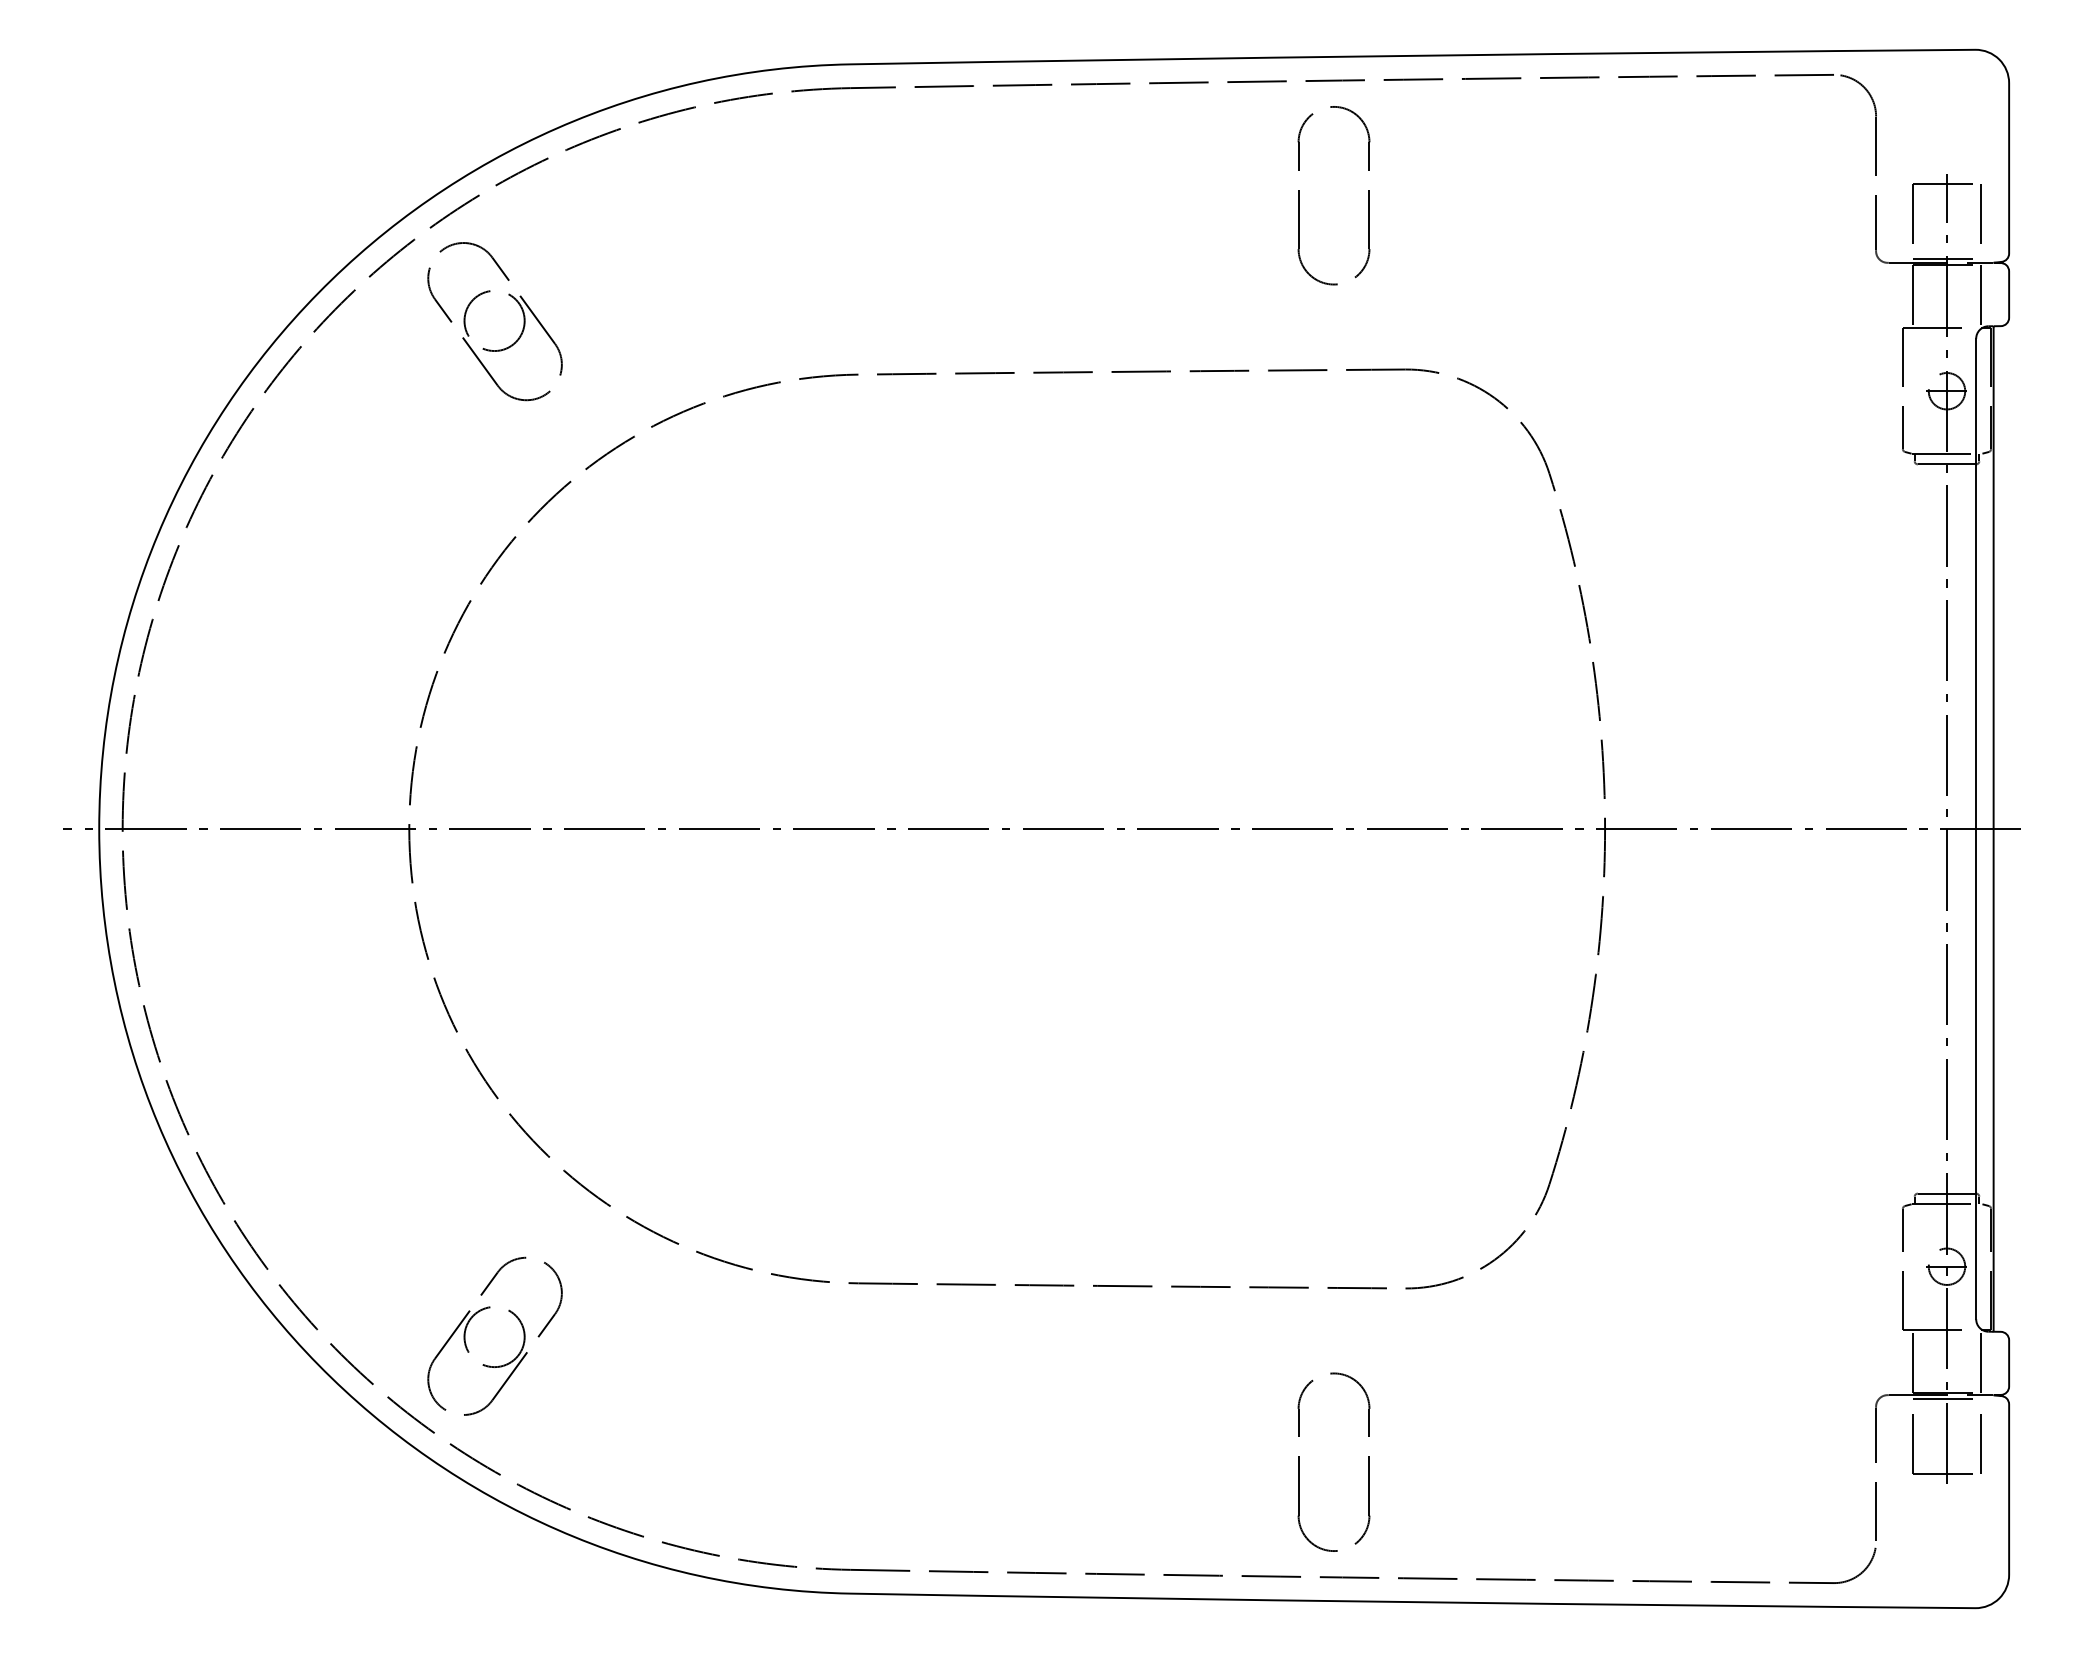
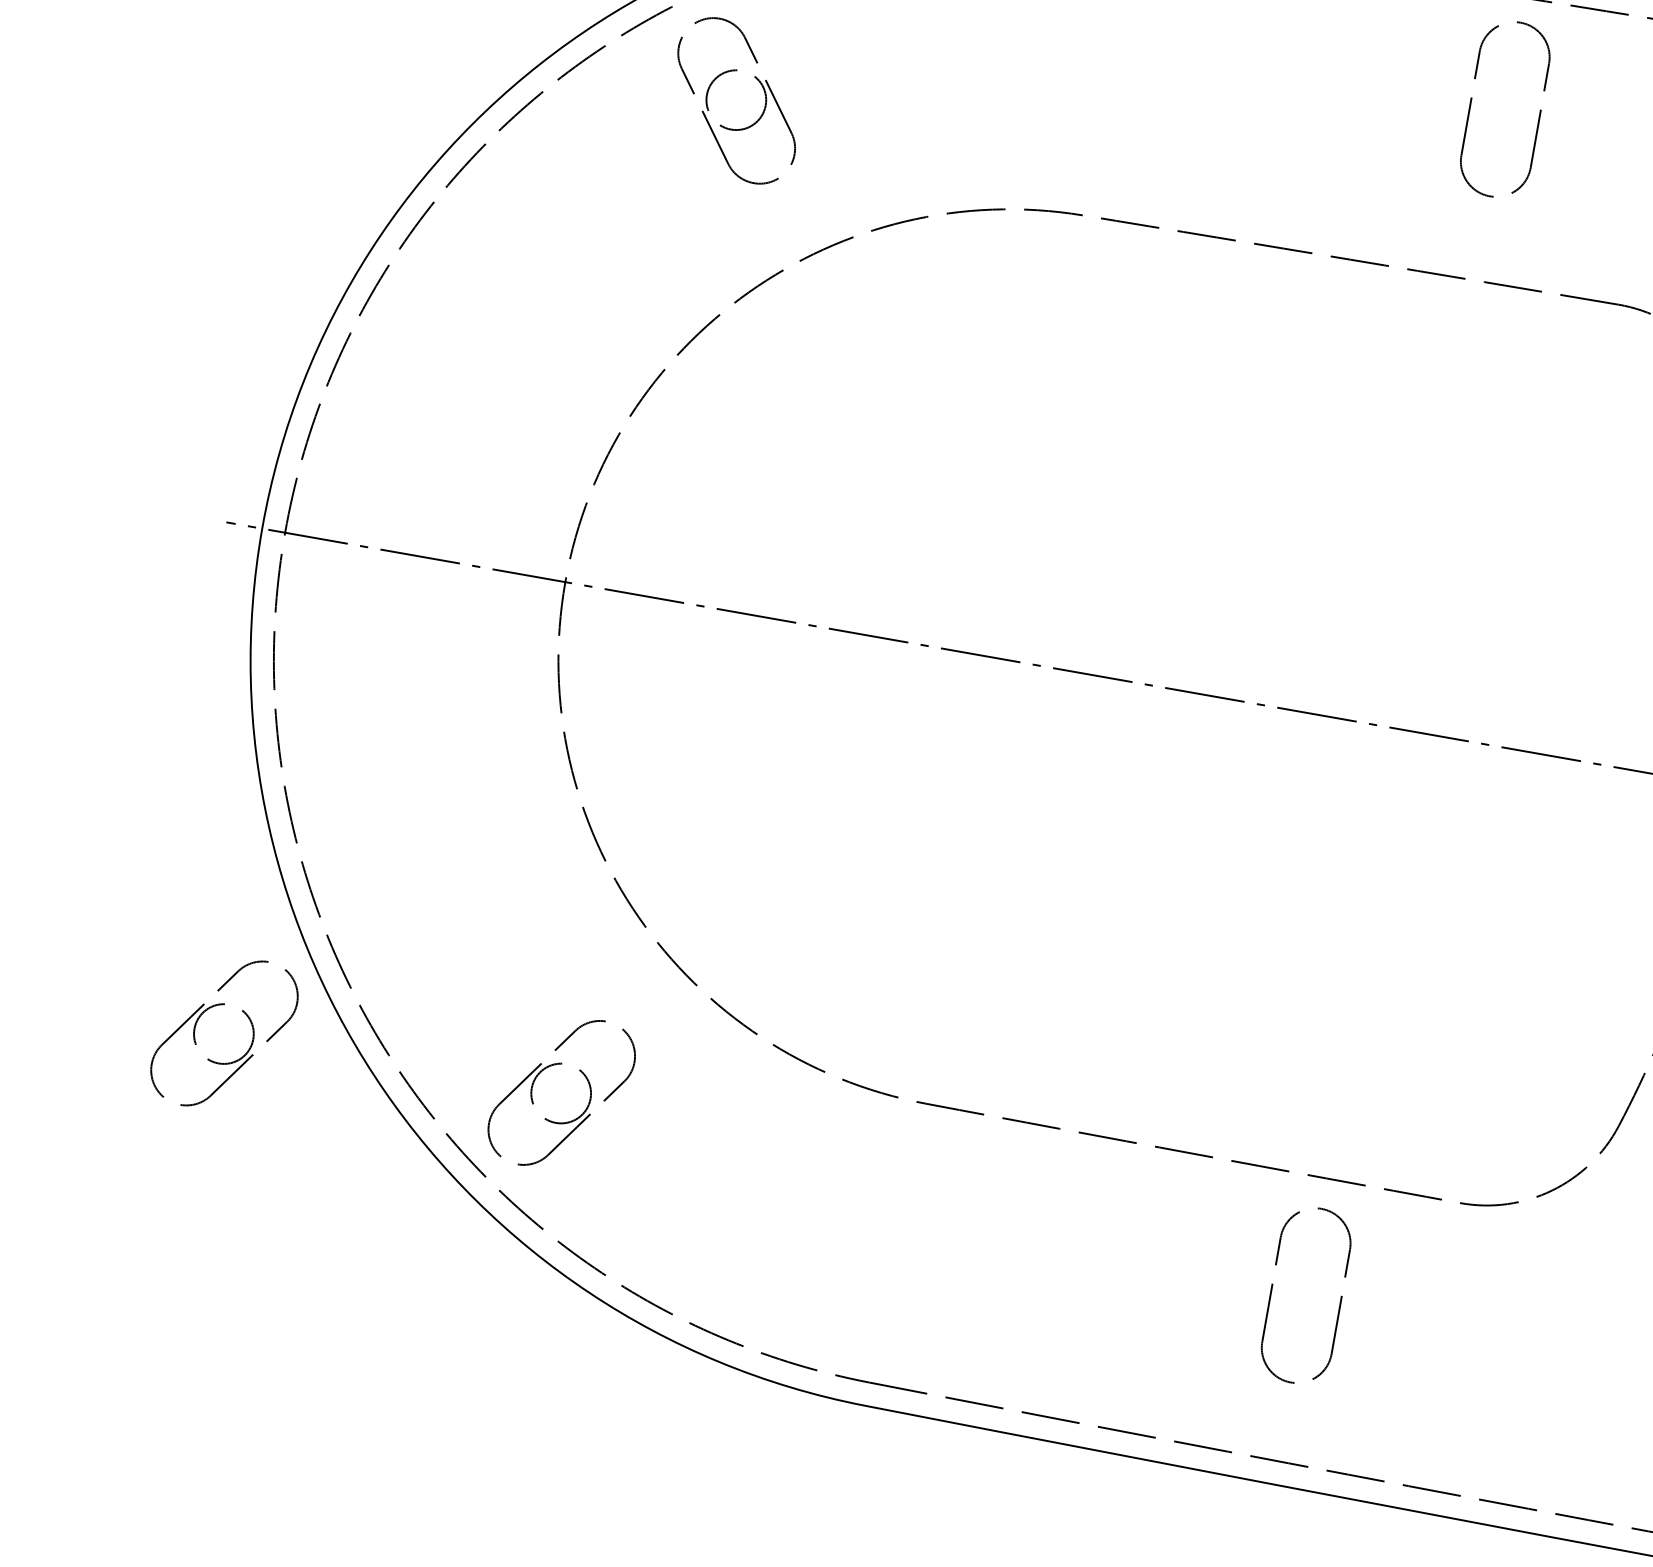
part: (1299, 195) -> (1471, 103), moved
part: (145, 1308) -> (224, 1005), added
part: (1299, 1461) -> (1272, 1288), moved

